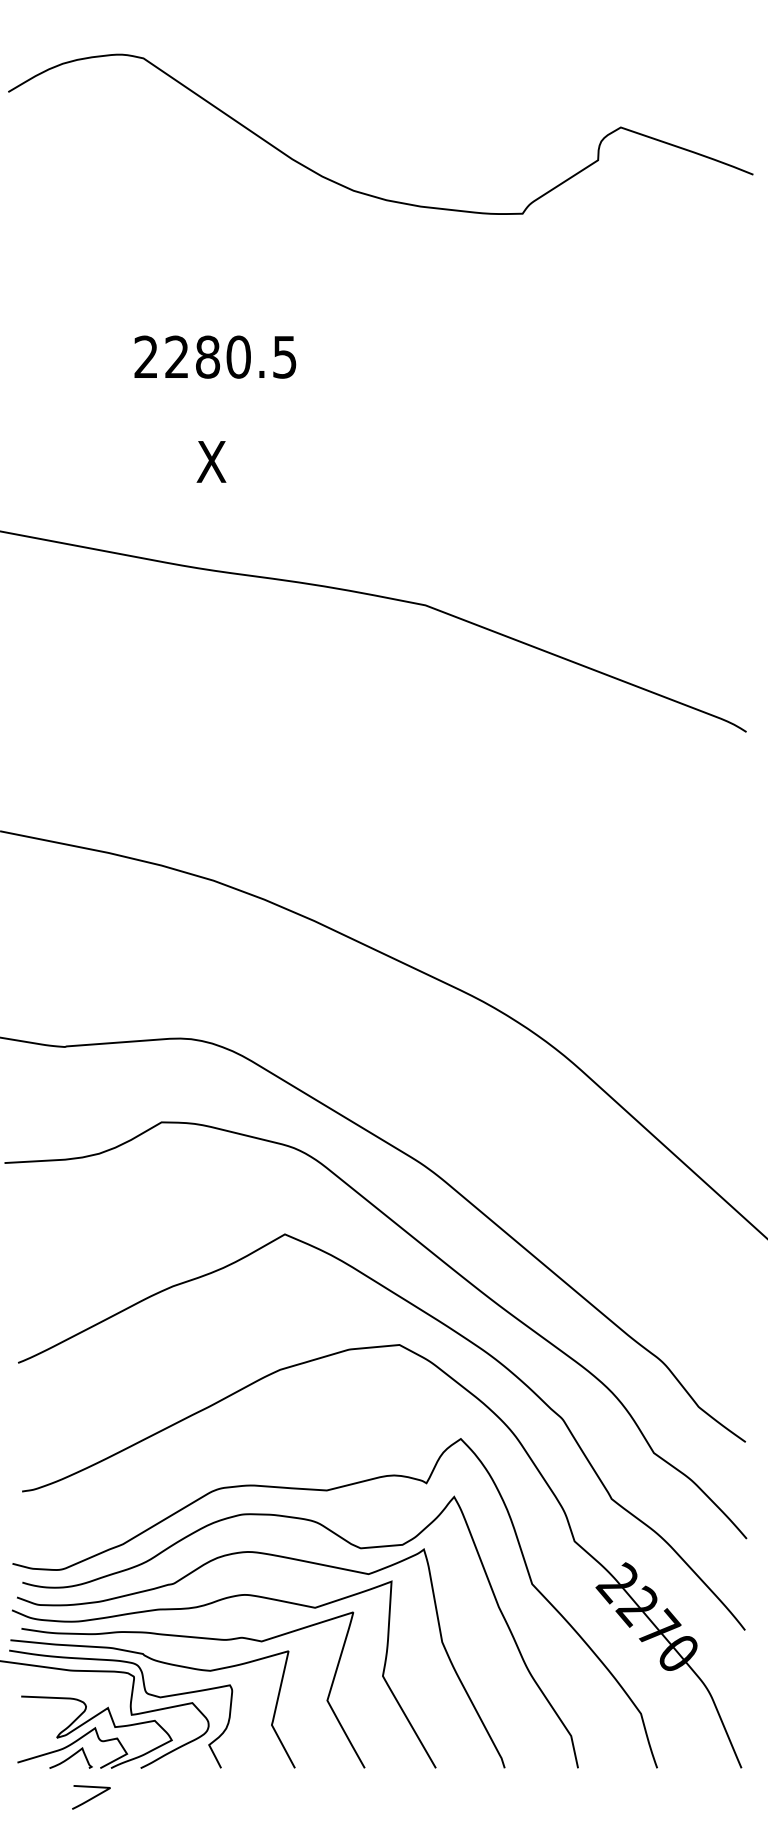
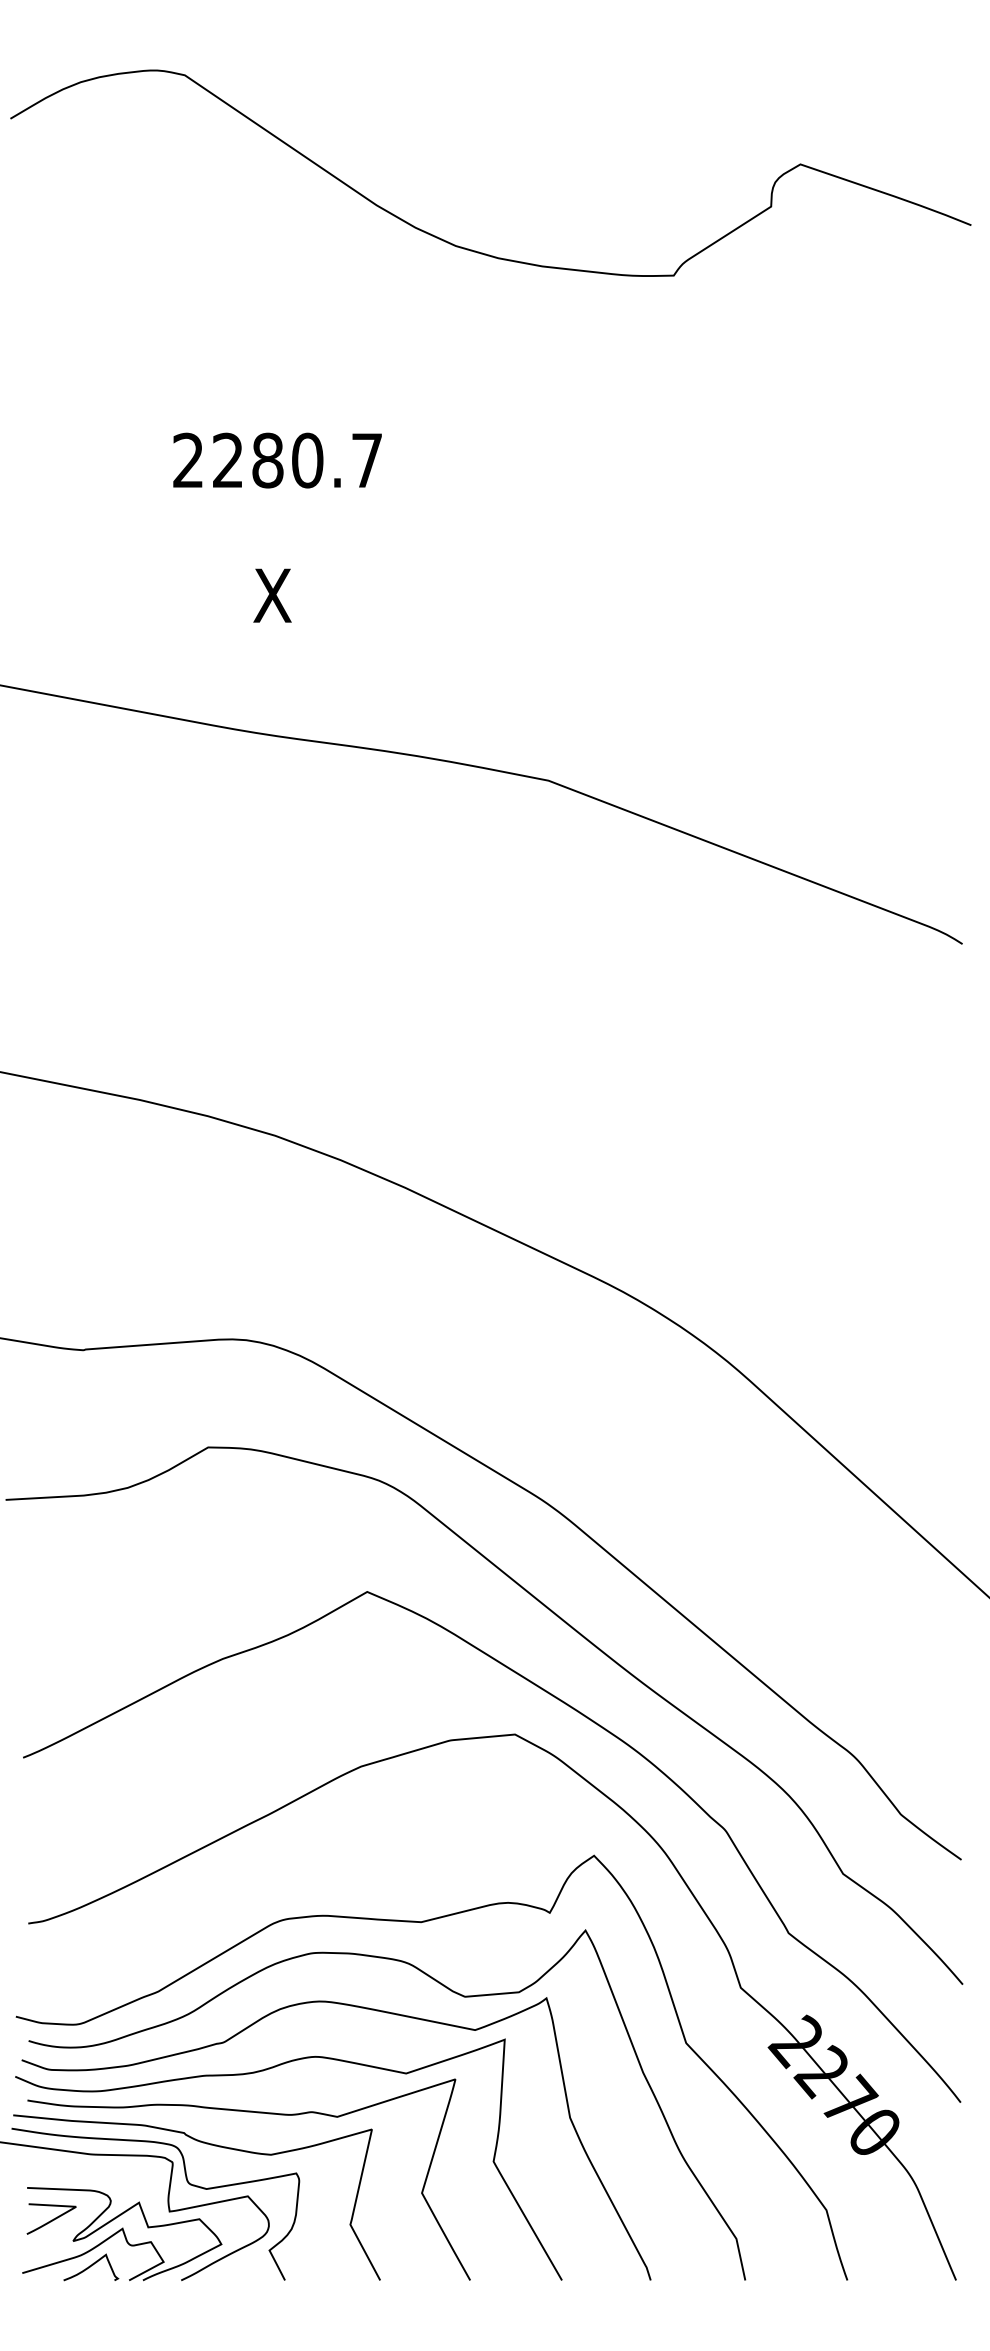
text: (284, 357) -> (366, 460), 2280.5 -> 2280.7
curve: (91, 1797) -> (51, 2219), moved

